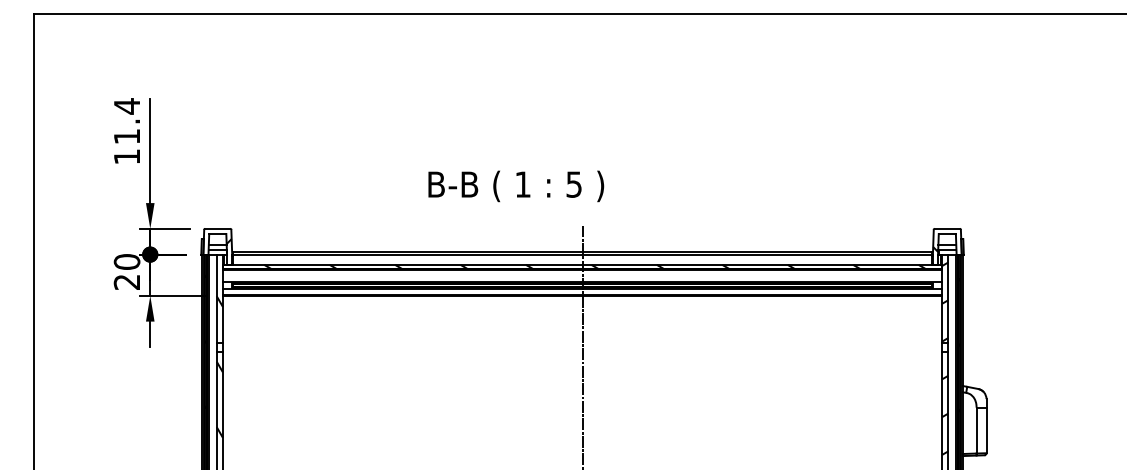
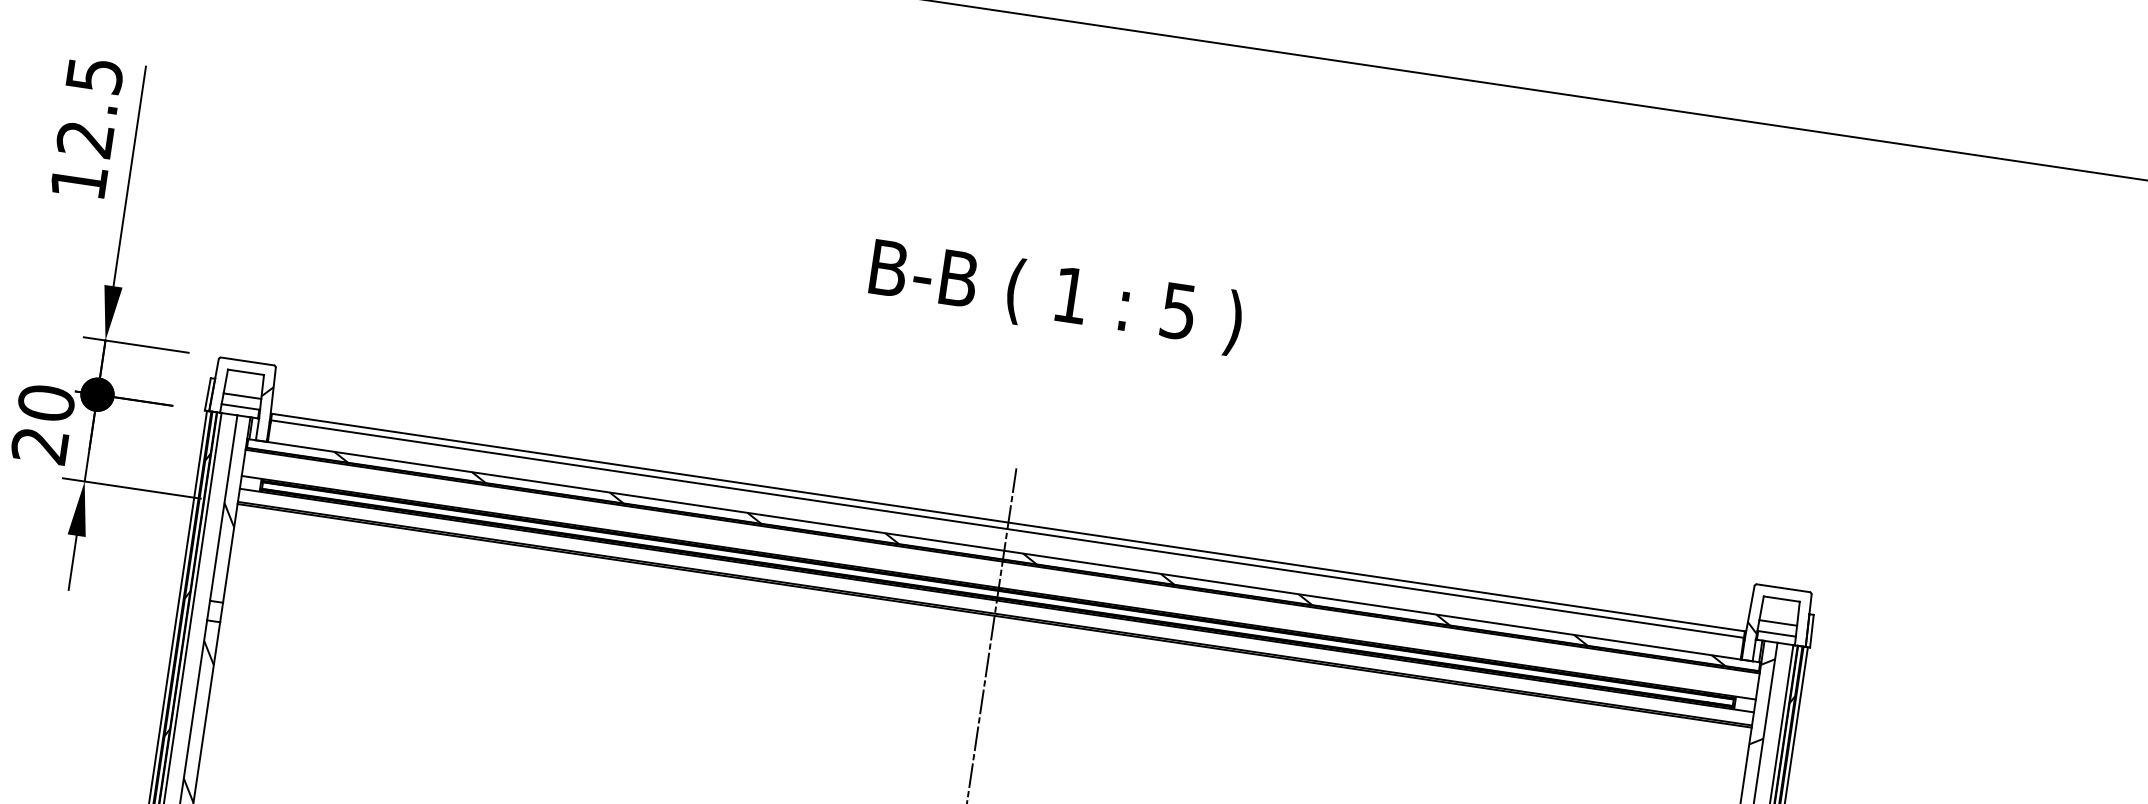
text: (126, 121) -> (88, 107), 11.4 -> 12.5
text: (516, 186) -> (1056, 297), moved

